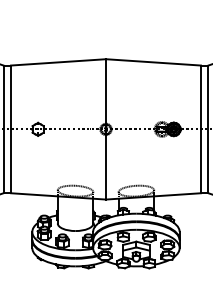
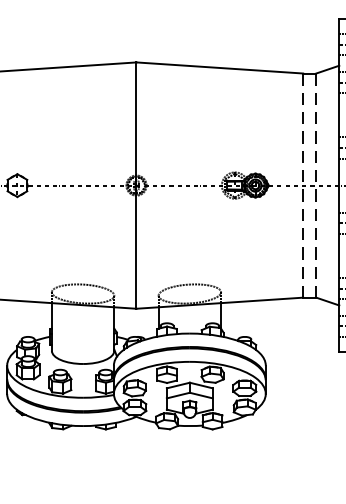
line: (200, 129) -> (302, 185), solid -> dashed
line: (208, 129) -> (316, 185), solid -> dashed

